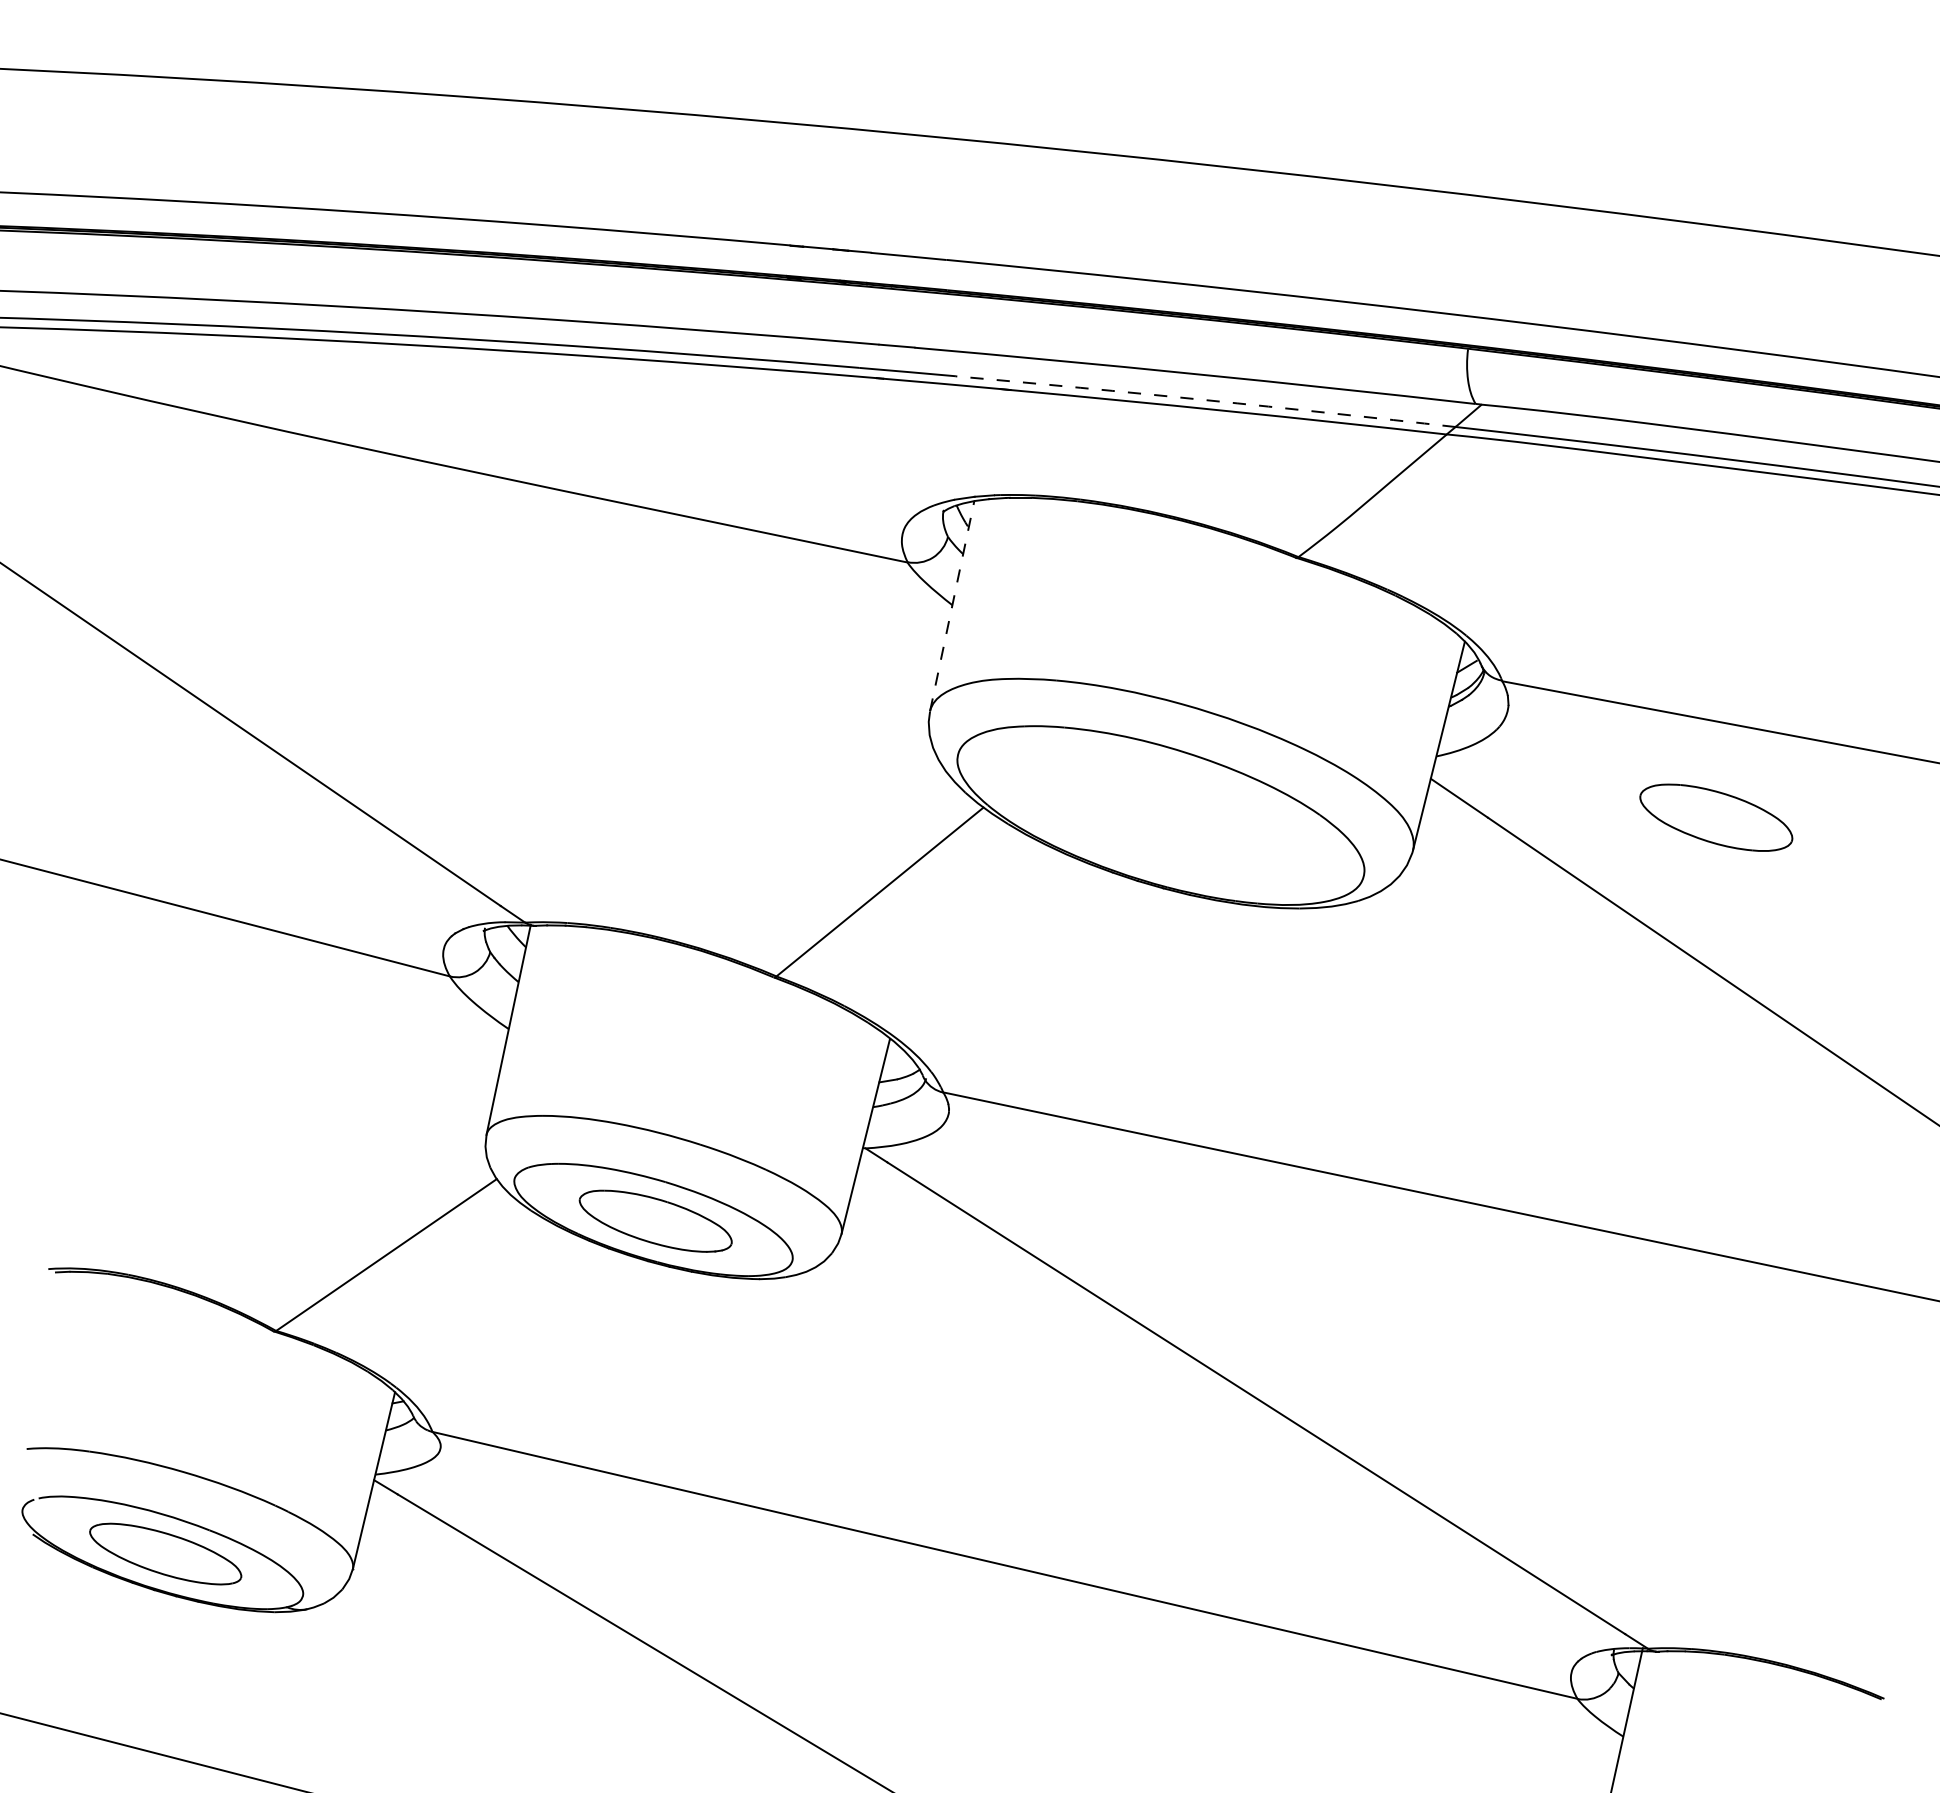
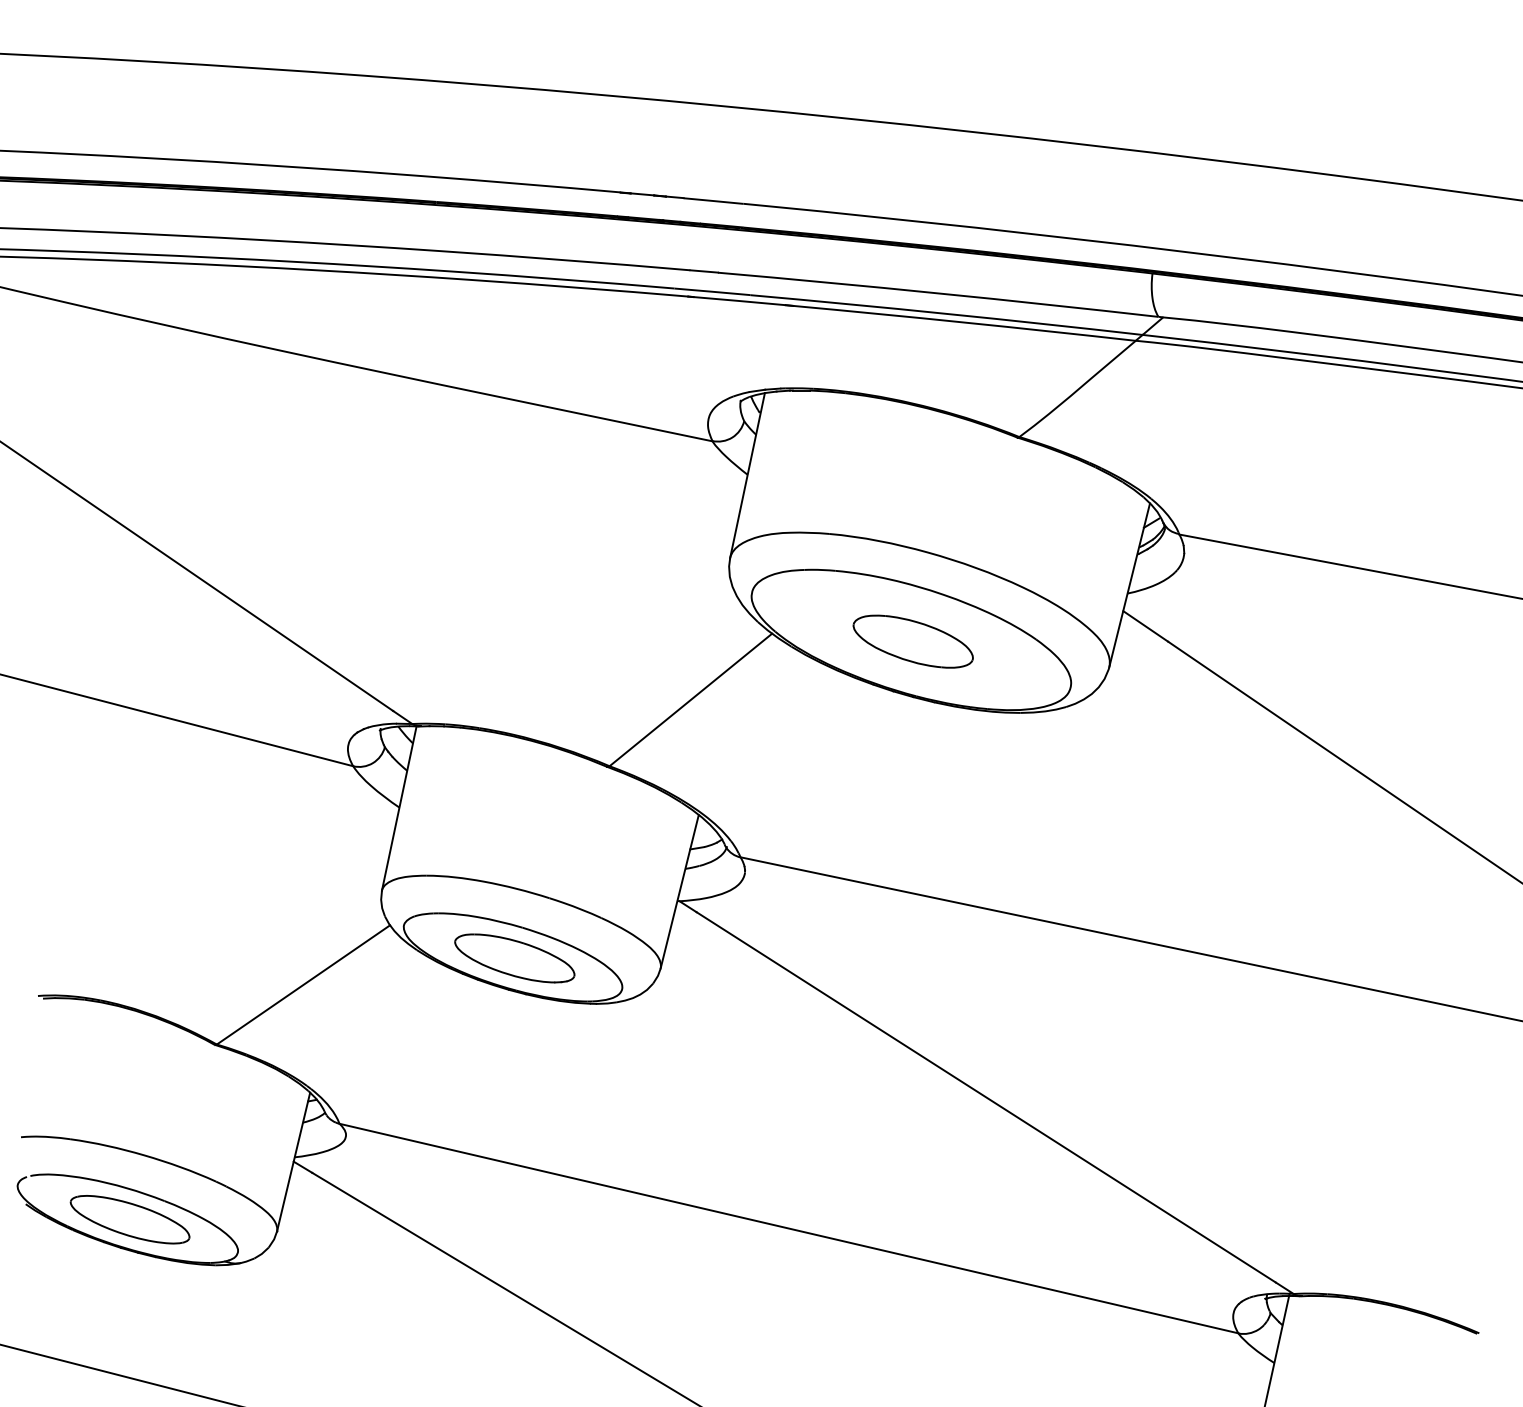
arc: (1205, 400) -> (946, 314), dashed -> solid
line: (952, 605) -> (747, 475), dashed -> solid
part: (1716, 817) -> (913, 641), moved

